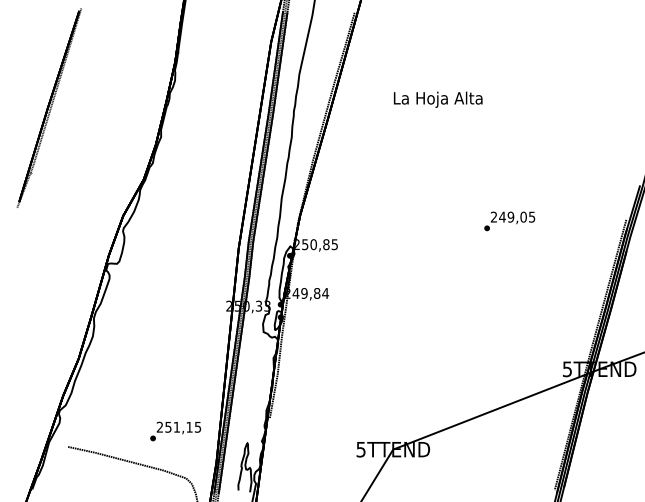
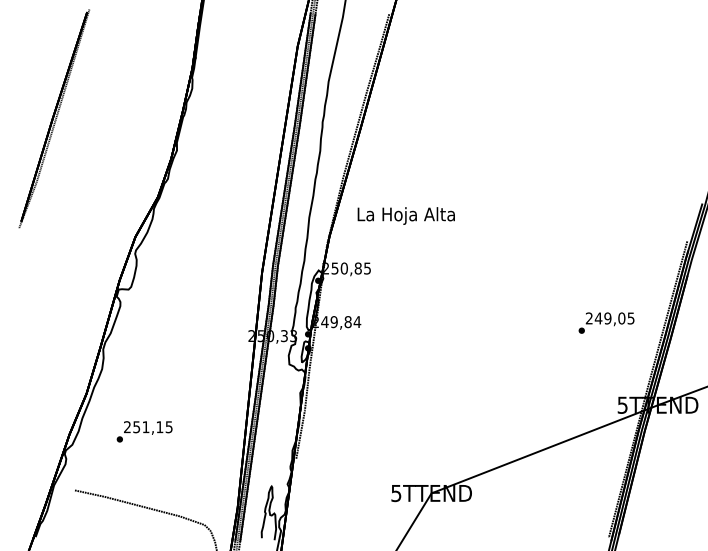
text: (438, 99) -> (406, 215), moved
text: (509, 221) -> (606, 323), moved
text: (175, 431) -> (144, 431), moved

